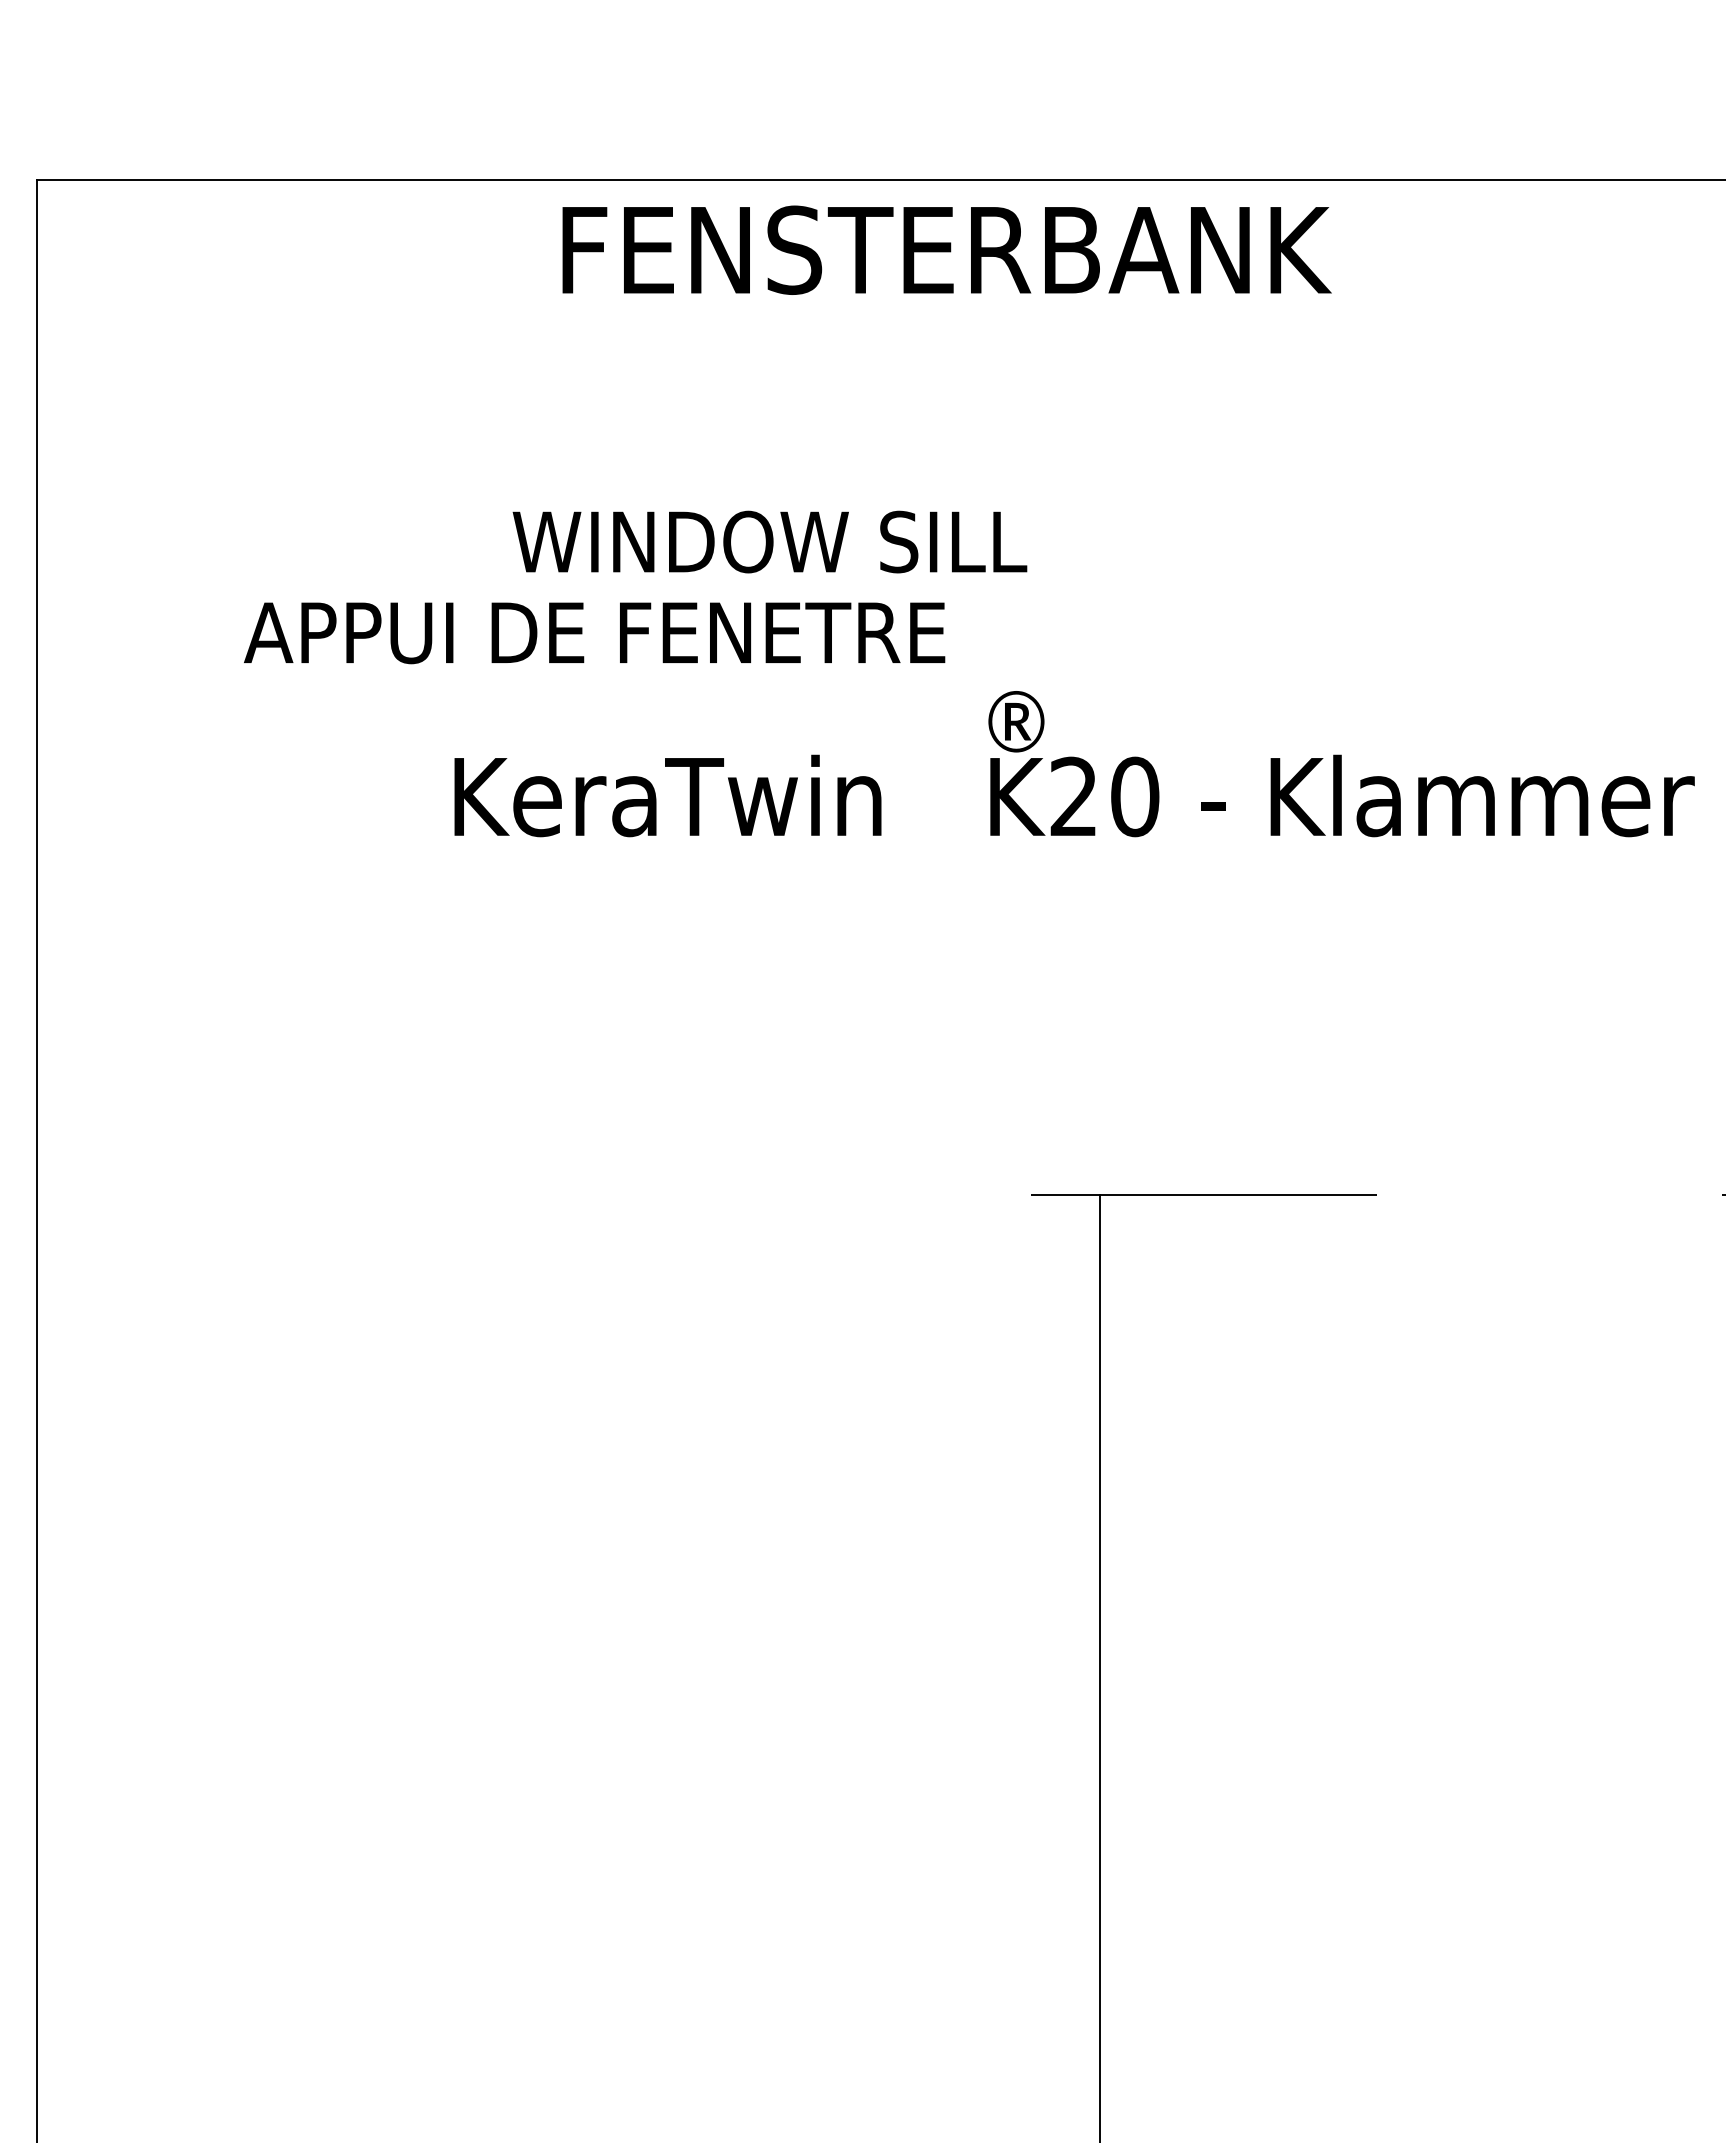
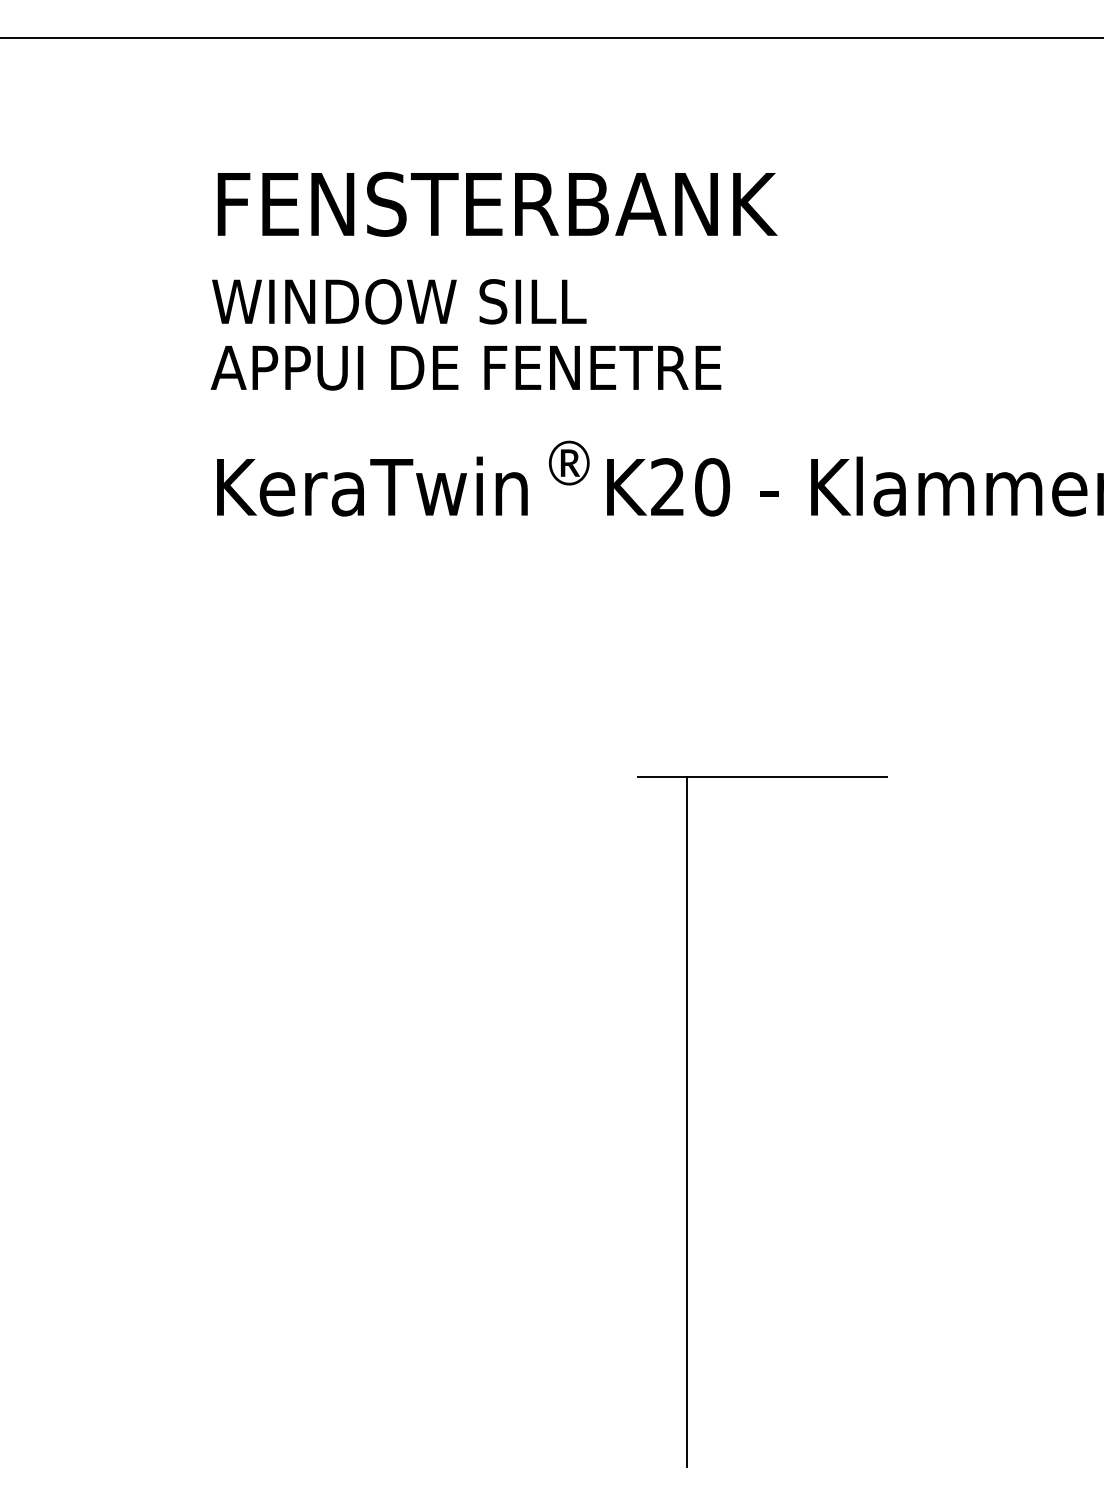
text: (946, 249) -> (497, 203), moved
text: (769, 541) -> (398, 301), moved
text: (594, 633) -> (465, 368), moved
text: (1016, 721) -> (569, 462), moved

